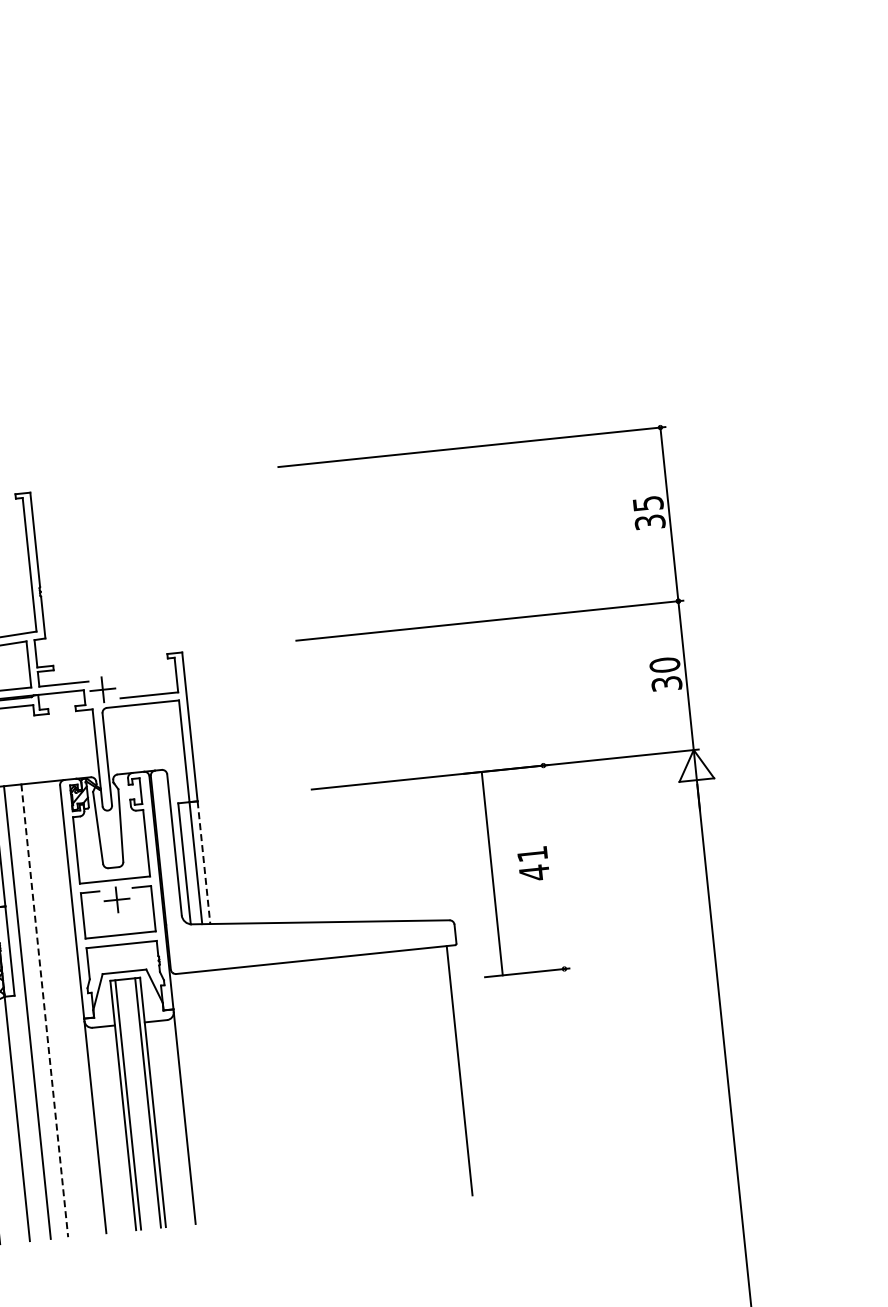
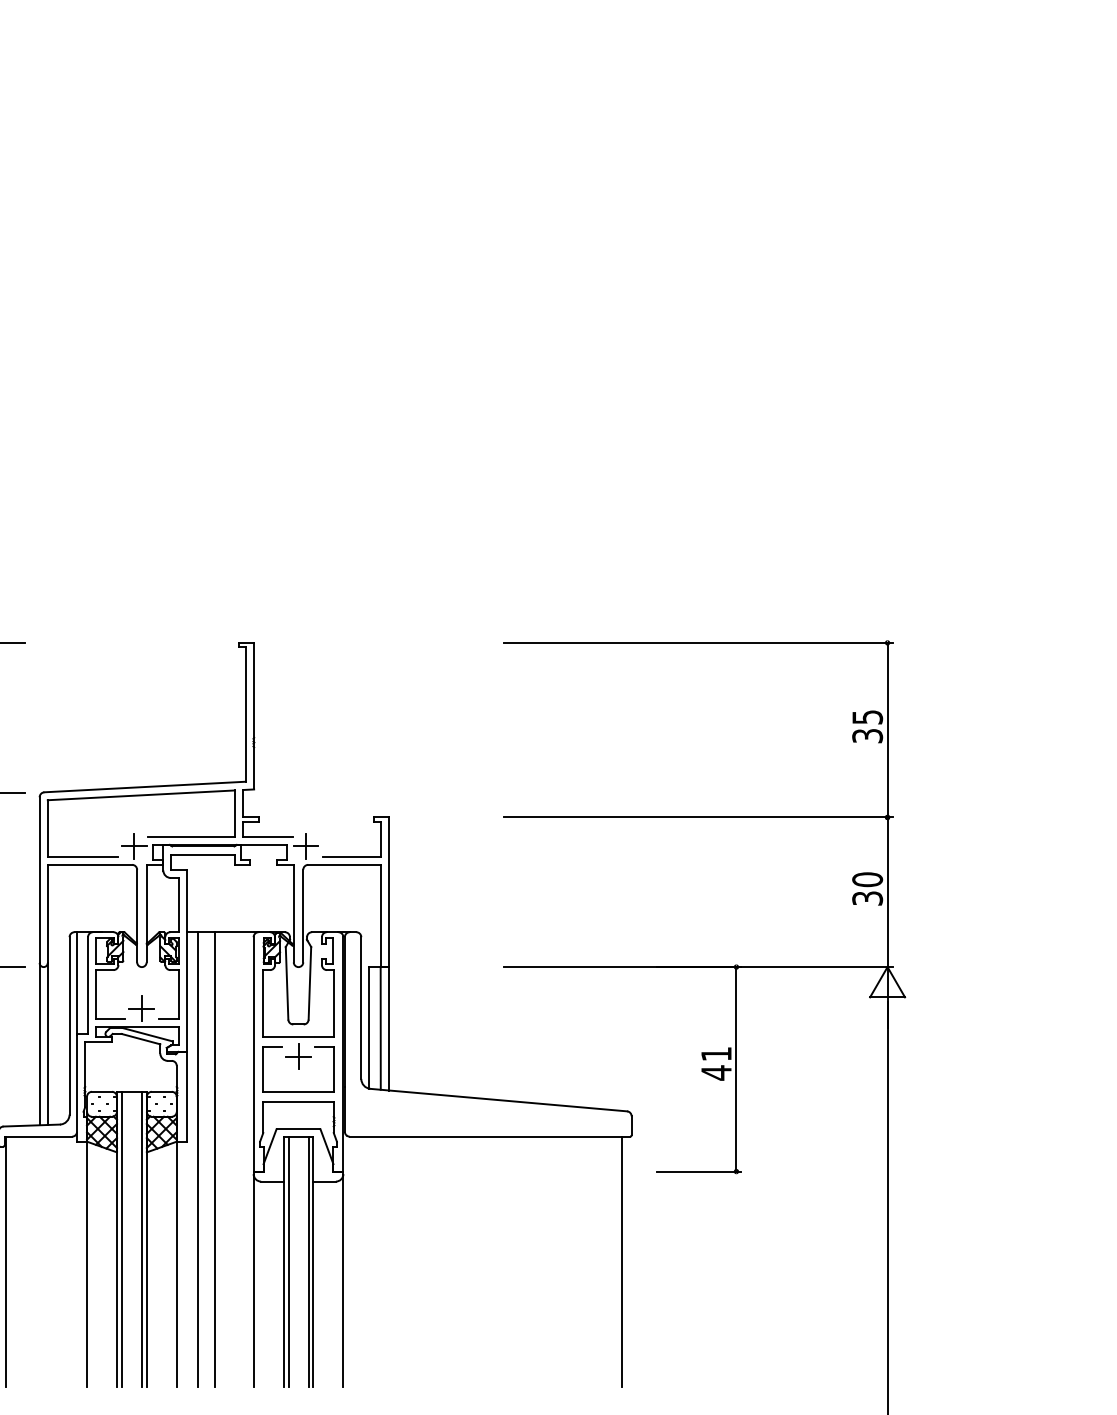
line: (203, 862) -> (388, 1028), dashed -> solid
line: (492, 873) -> (736, 1069), moved
line: (45, 1010) -> (215, 1159), dashed -> solid

